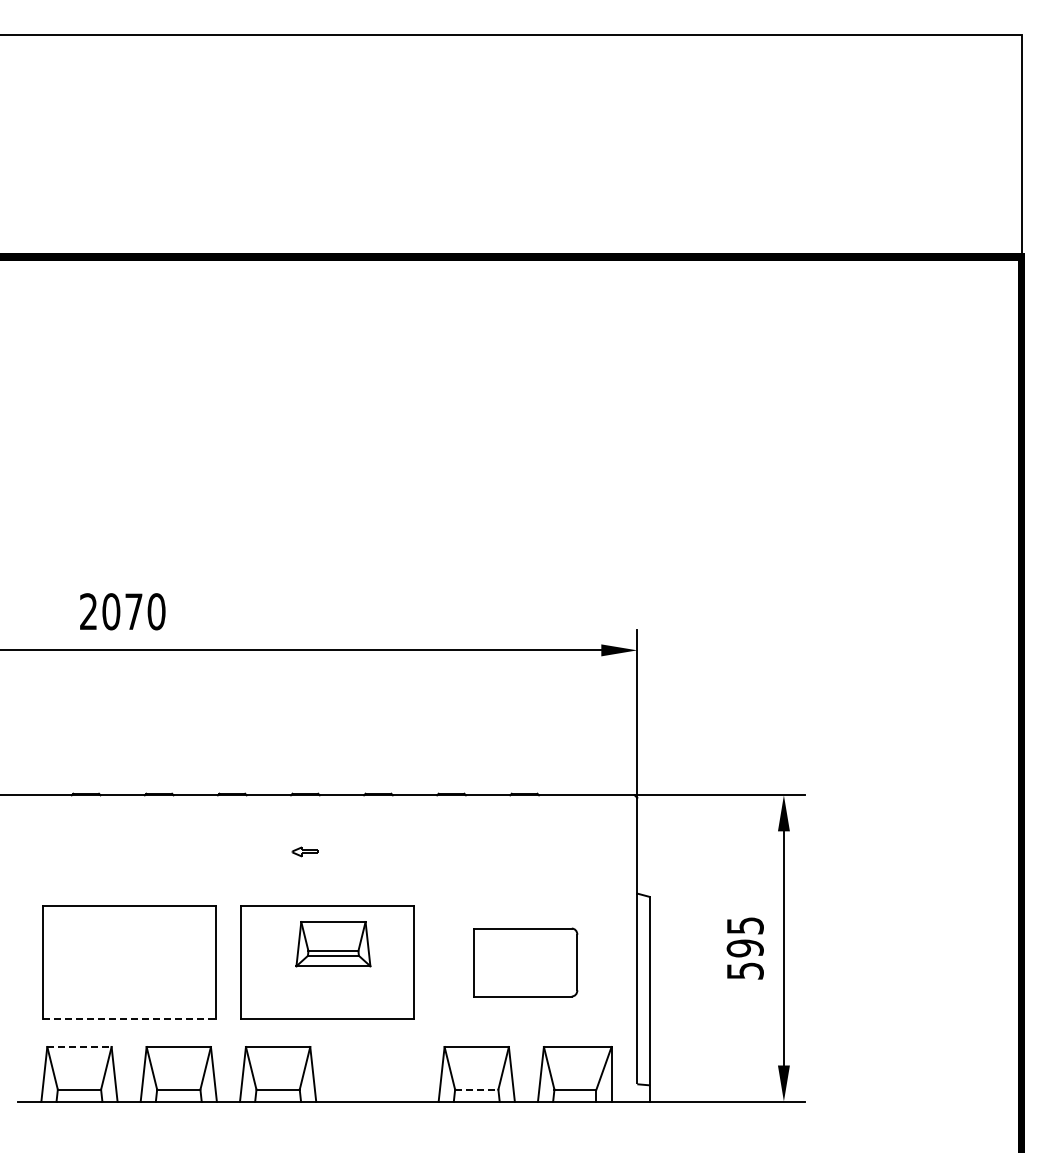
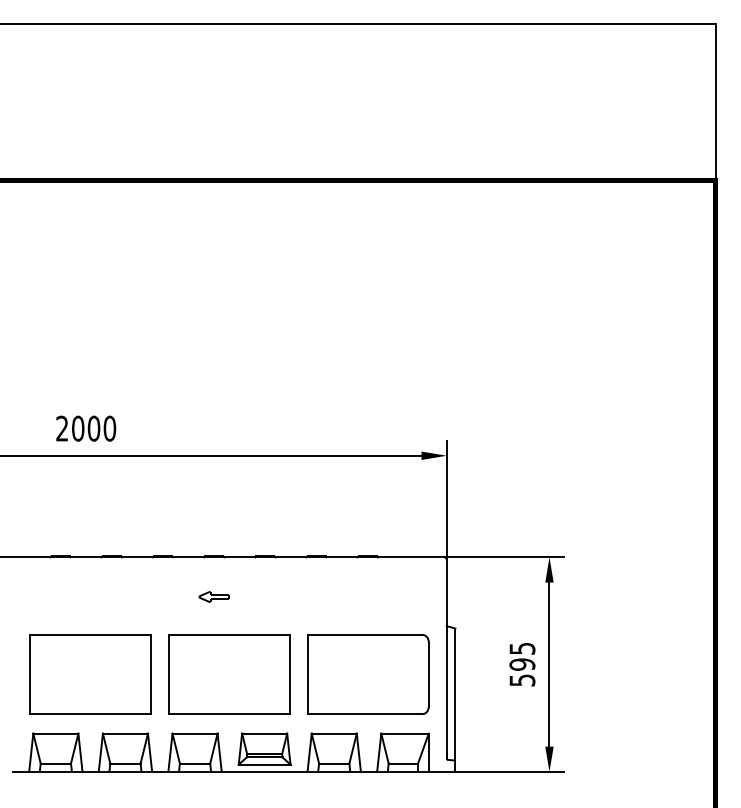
text: (133, 611) -> (93, 428), 2070 -> 2000
part: (304, 851) -> (213, 596), size x1.67
part: (333, 944) -> (264, 749), moved
part: (525, 962) -> (368, 674), size x1.67
line: (129, 1019) -> (90, 714), dashed -> solid
line: (79, 1047) -> (55, 734), dashed -> solid
line: (476, 1089) -> (334, 763), dashed -> solid

